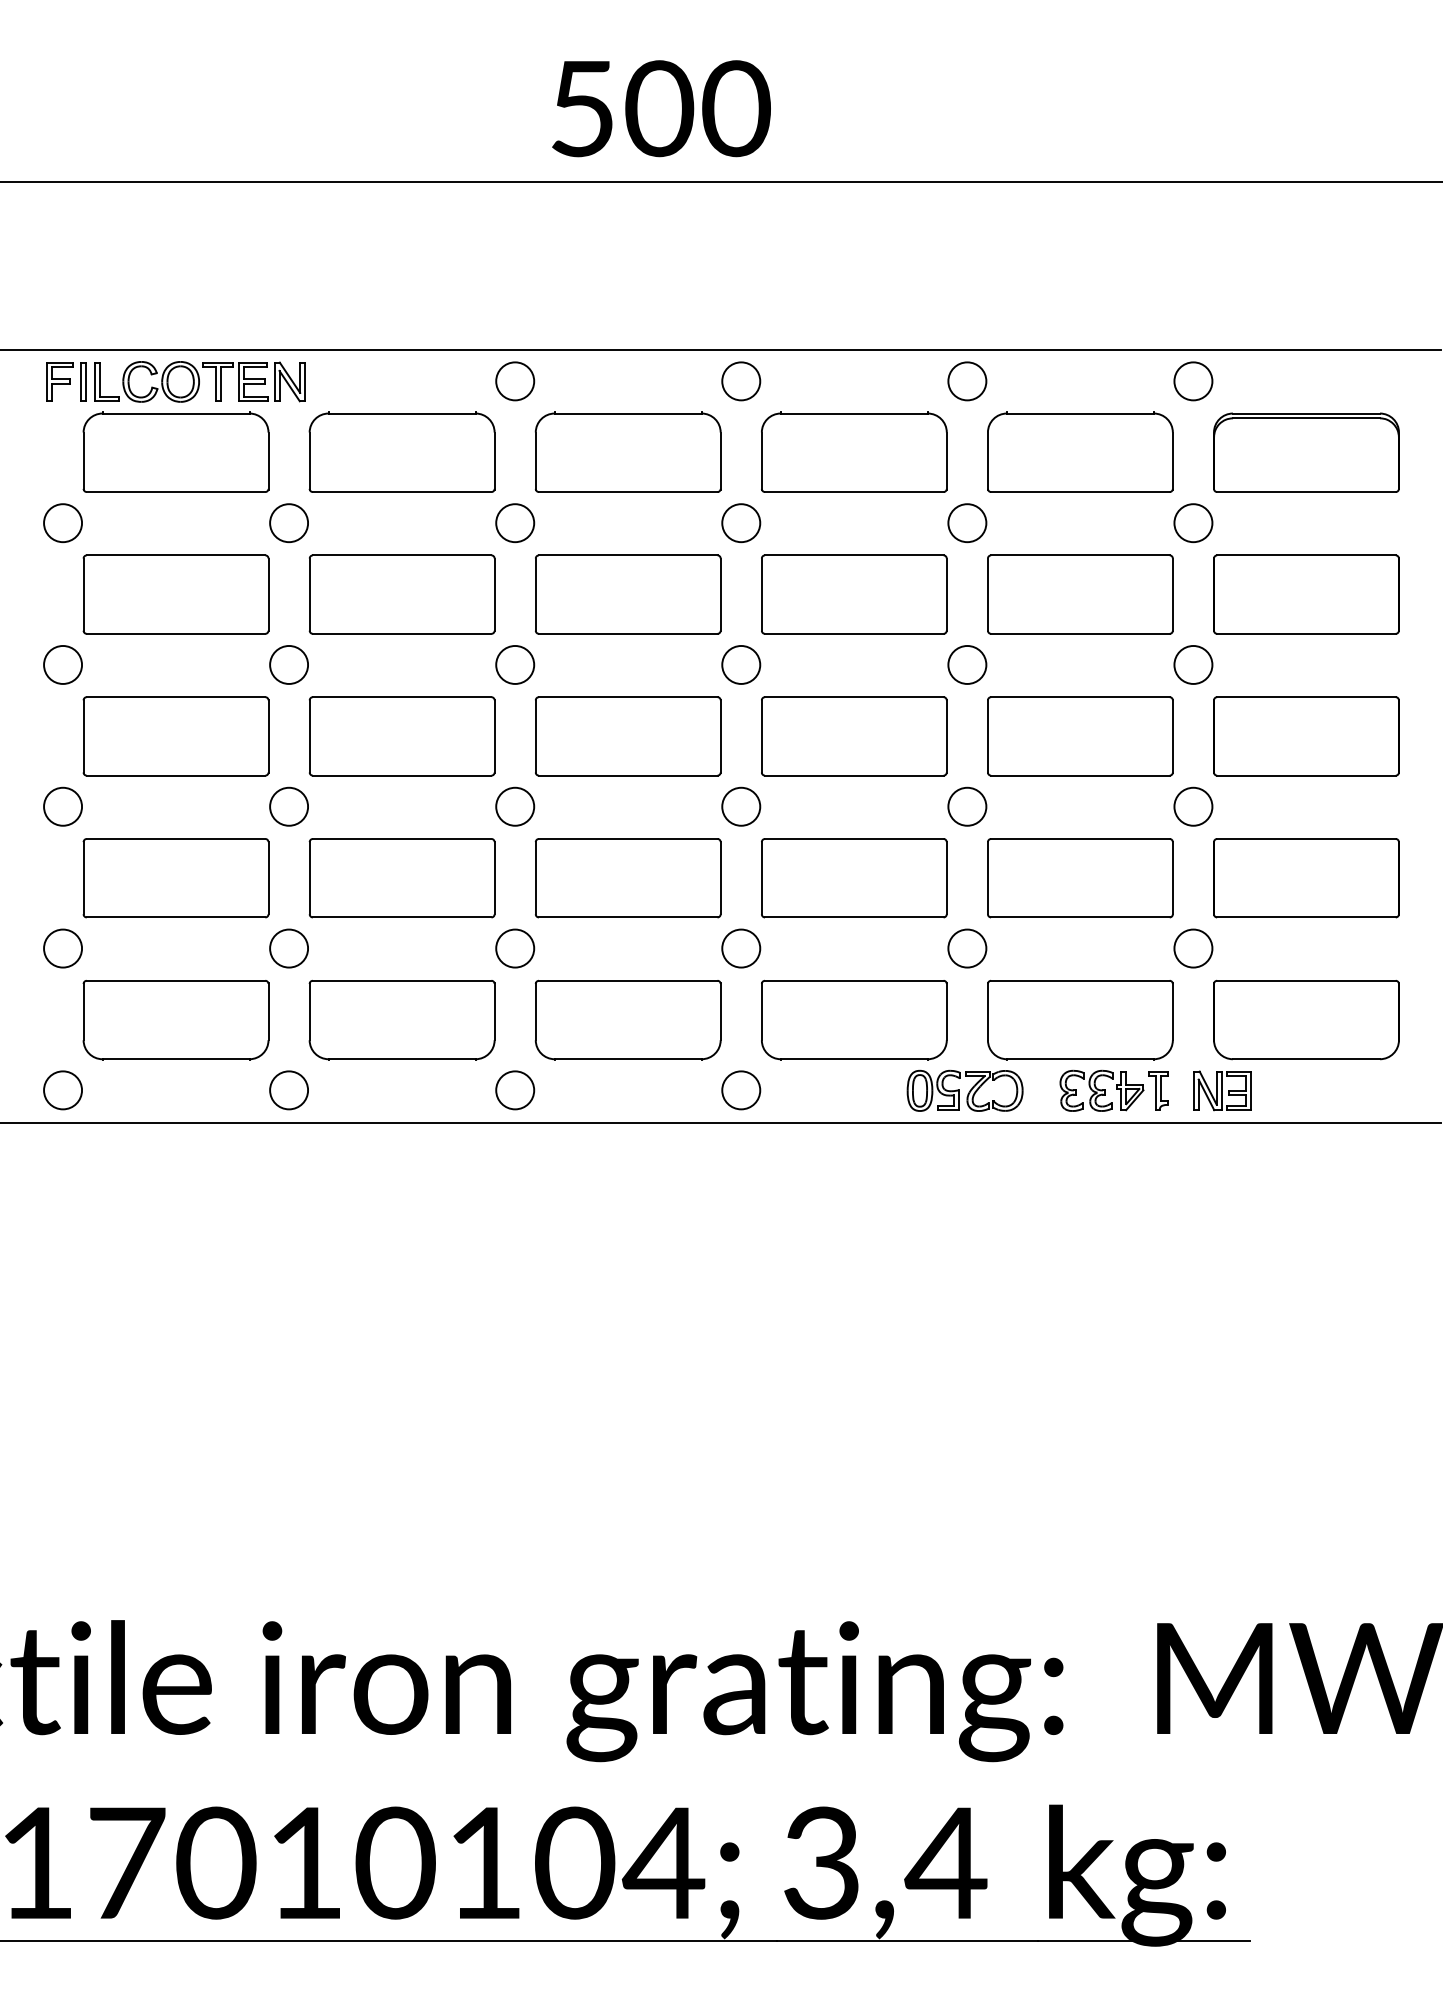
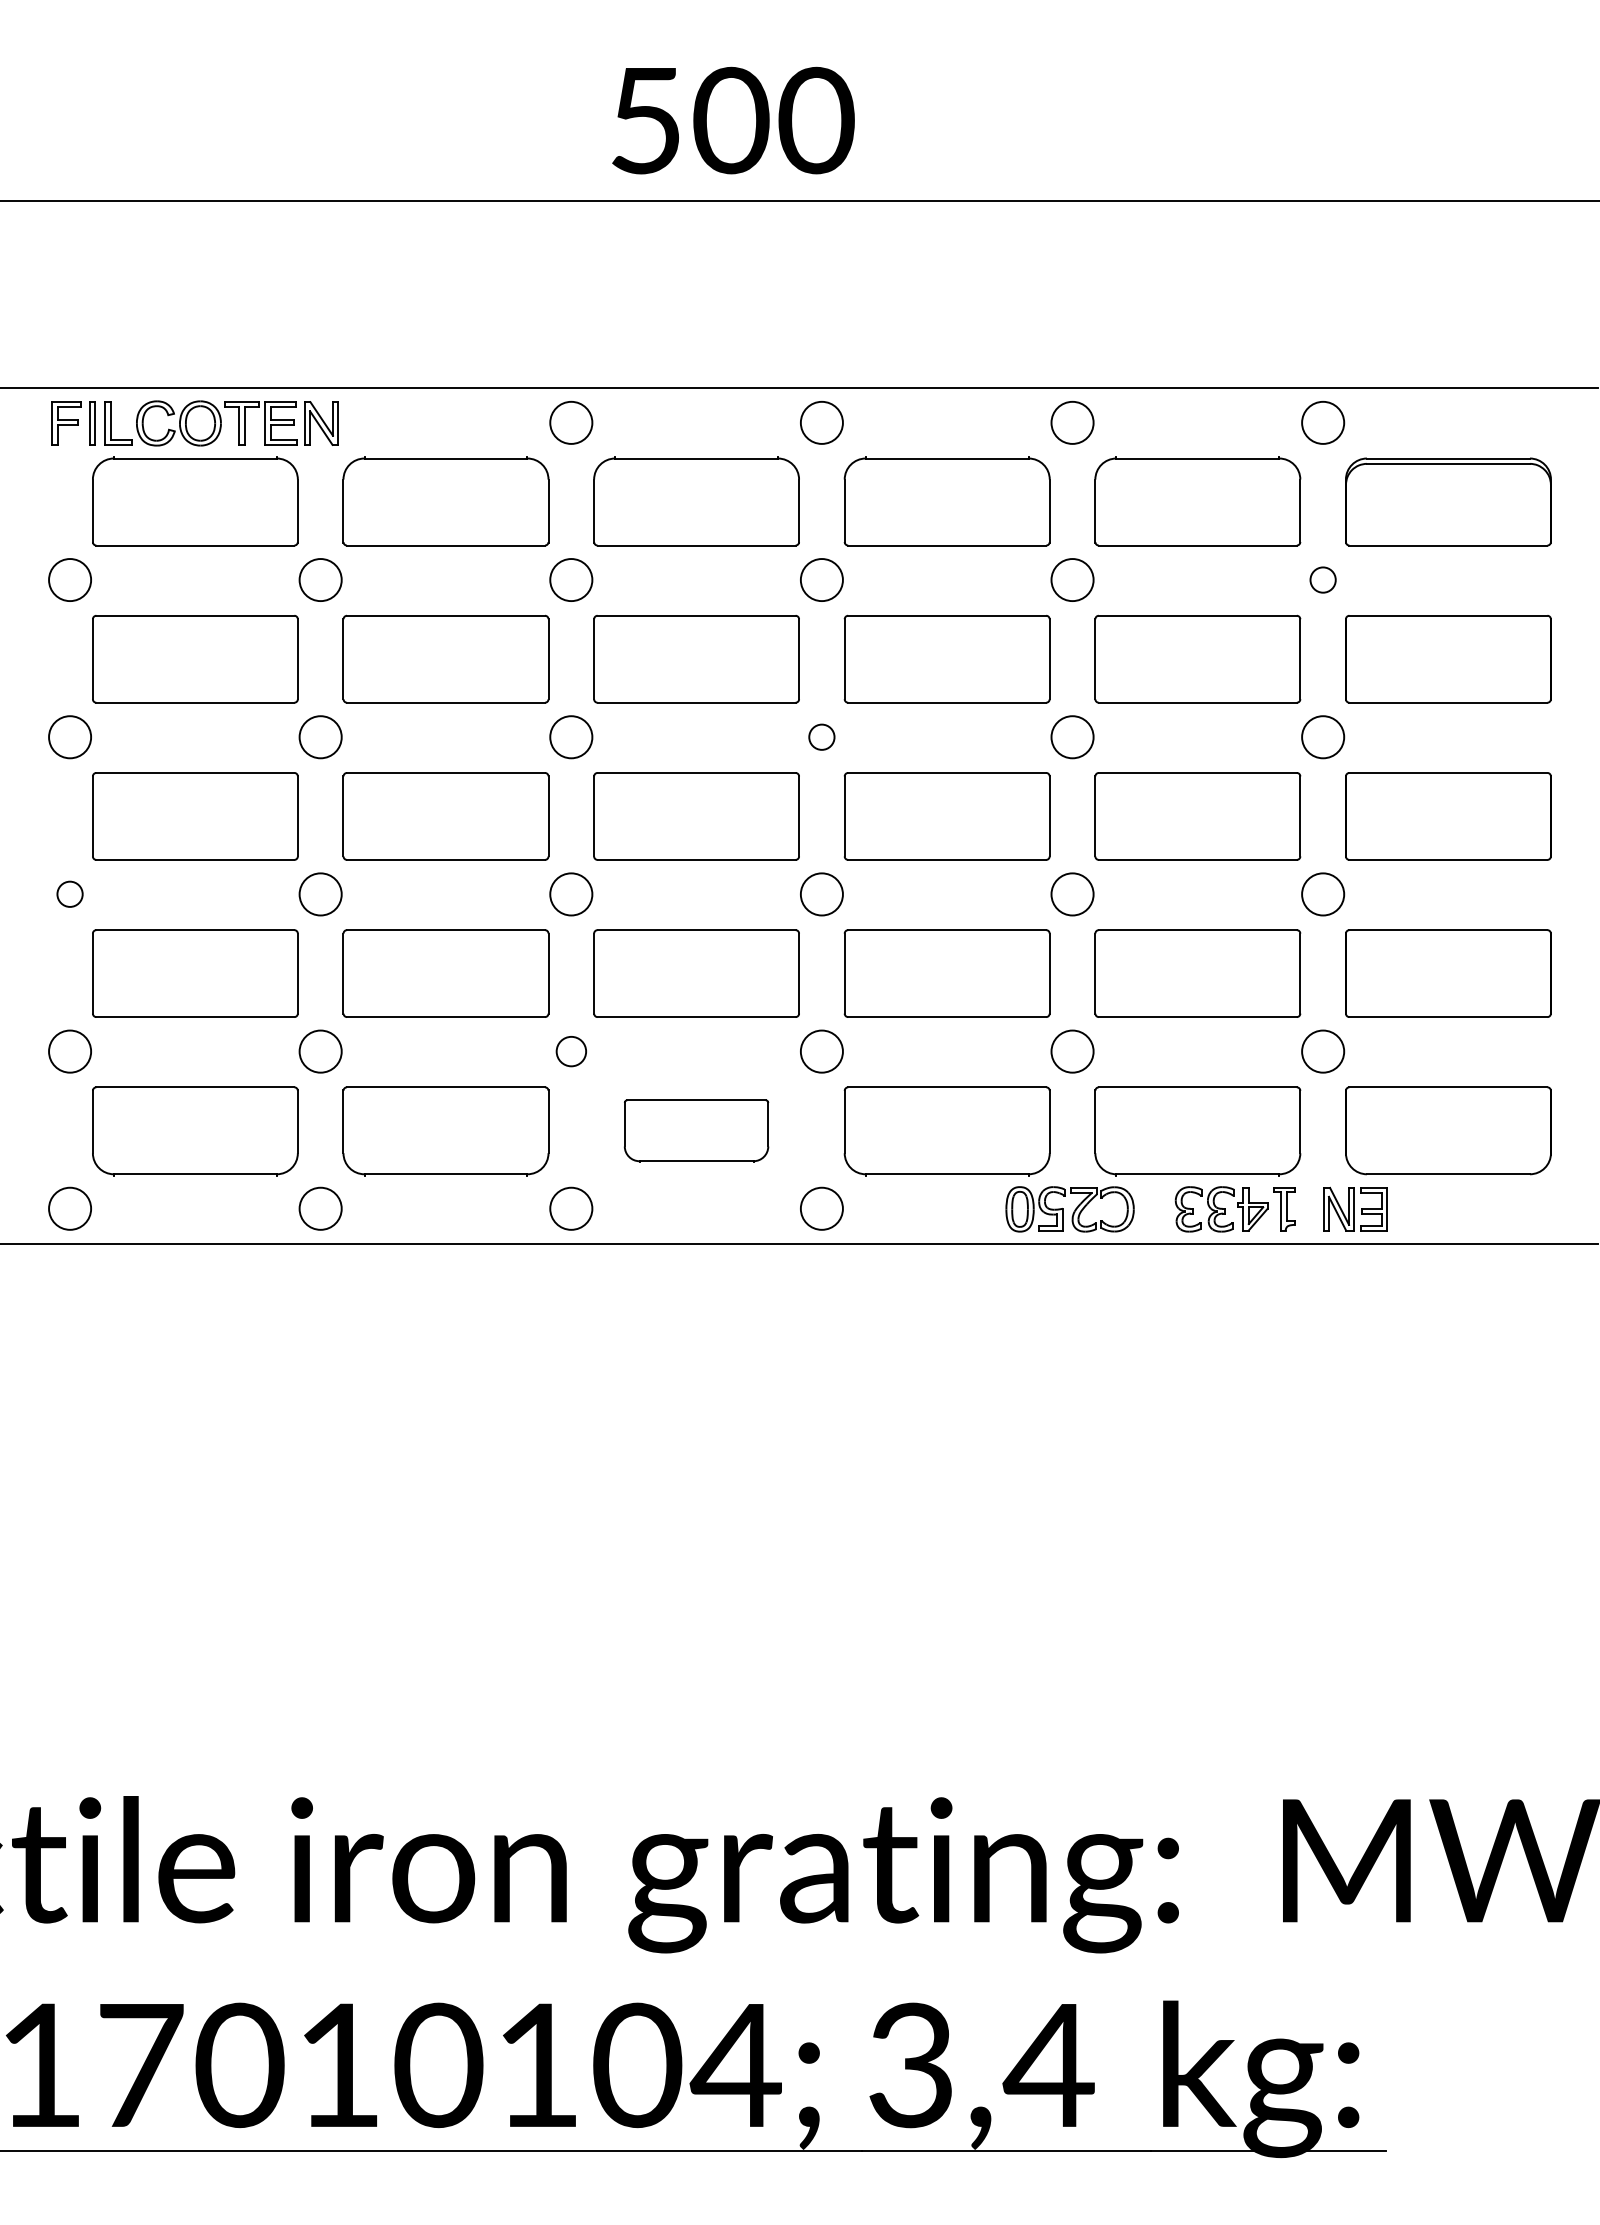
circle: (1193, 523) -> (1323, 580), size x0.6
circle: (741, 664) -> (822, 736), size x0.6
circle: (62, 806) -> (69, 894), size x0.6
circle: (515, 948) -> (571, 1051), size x0.7
part: (627, 1019) -> (695, 1130), size x0.7

